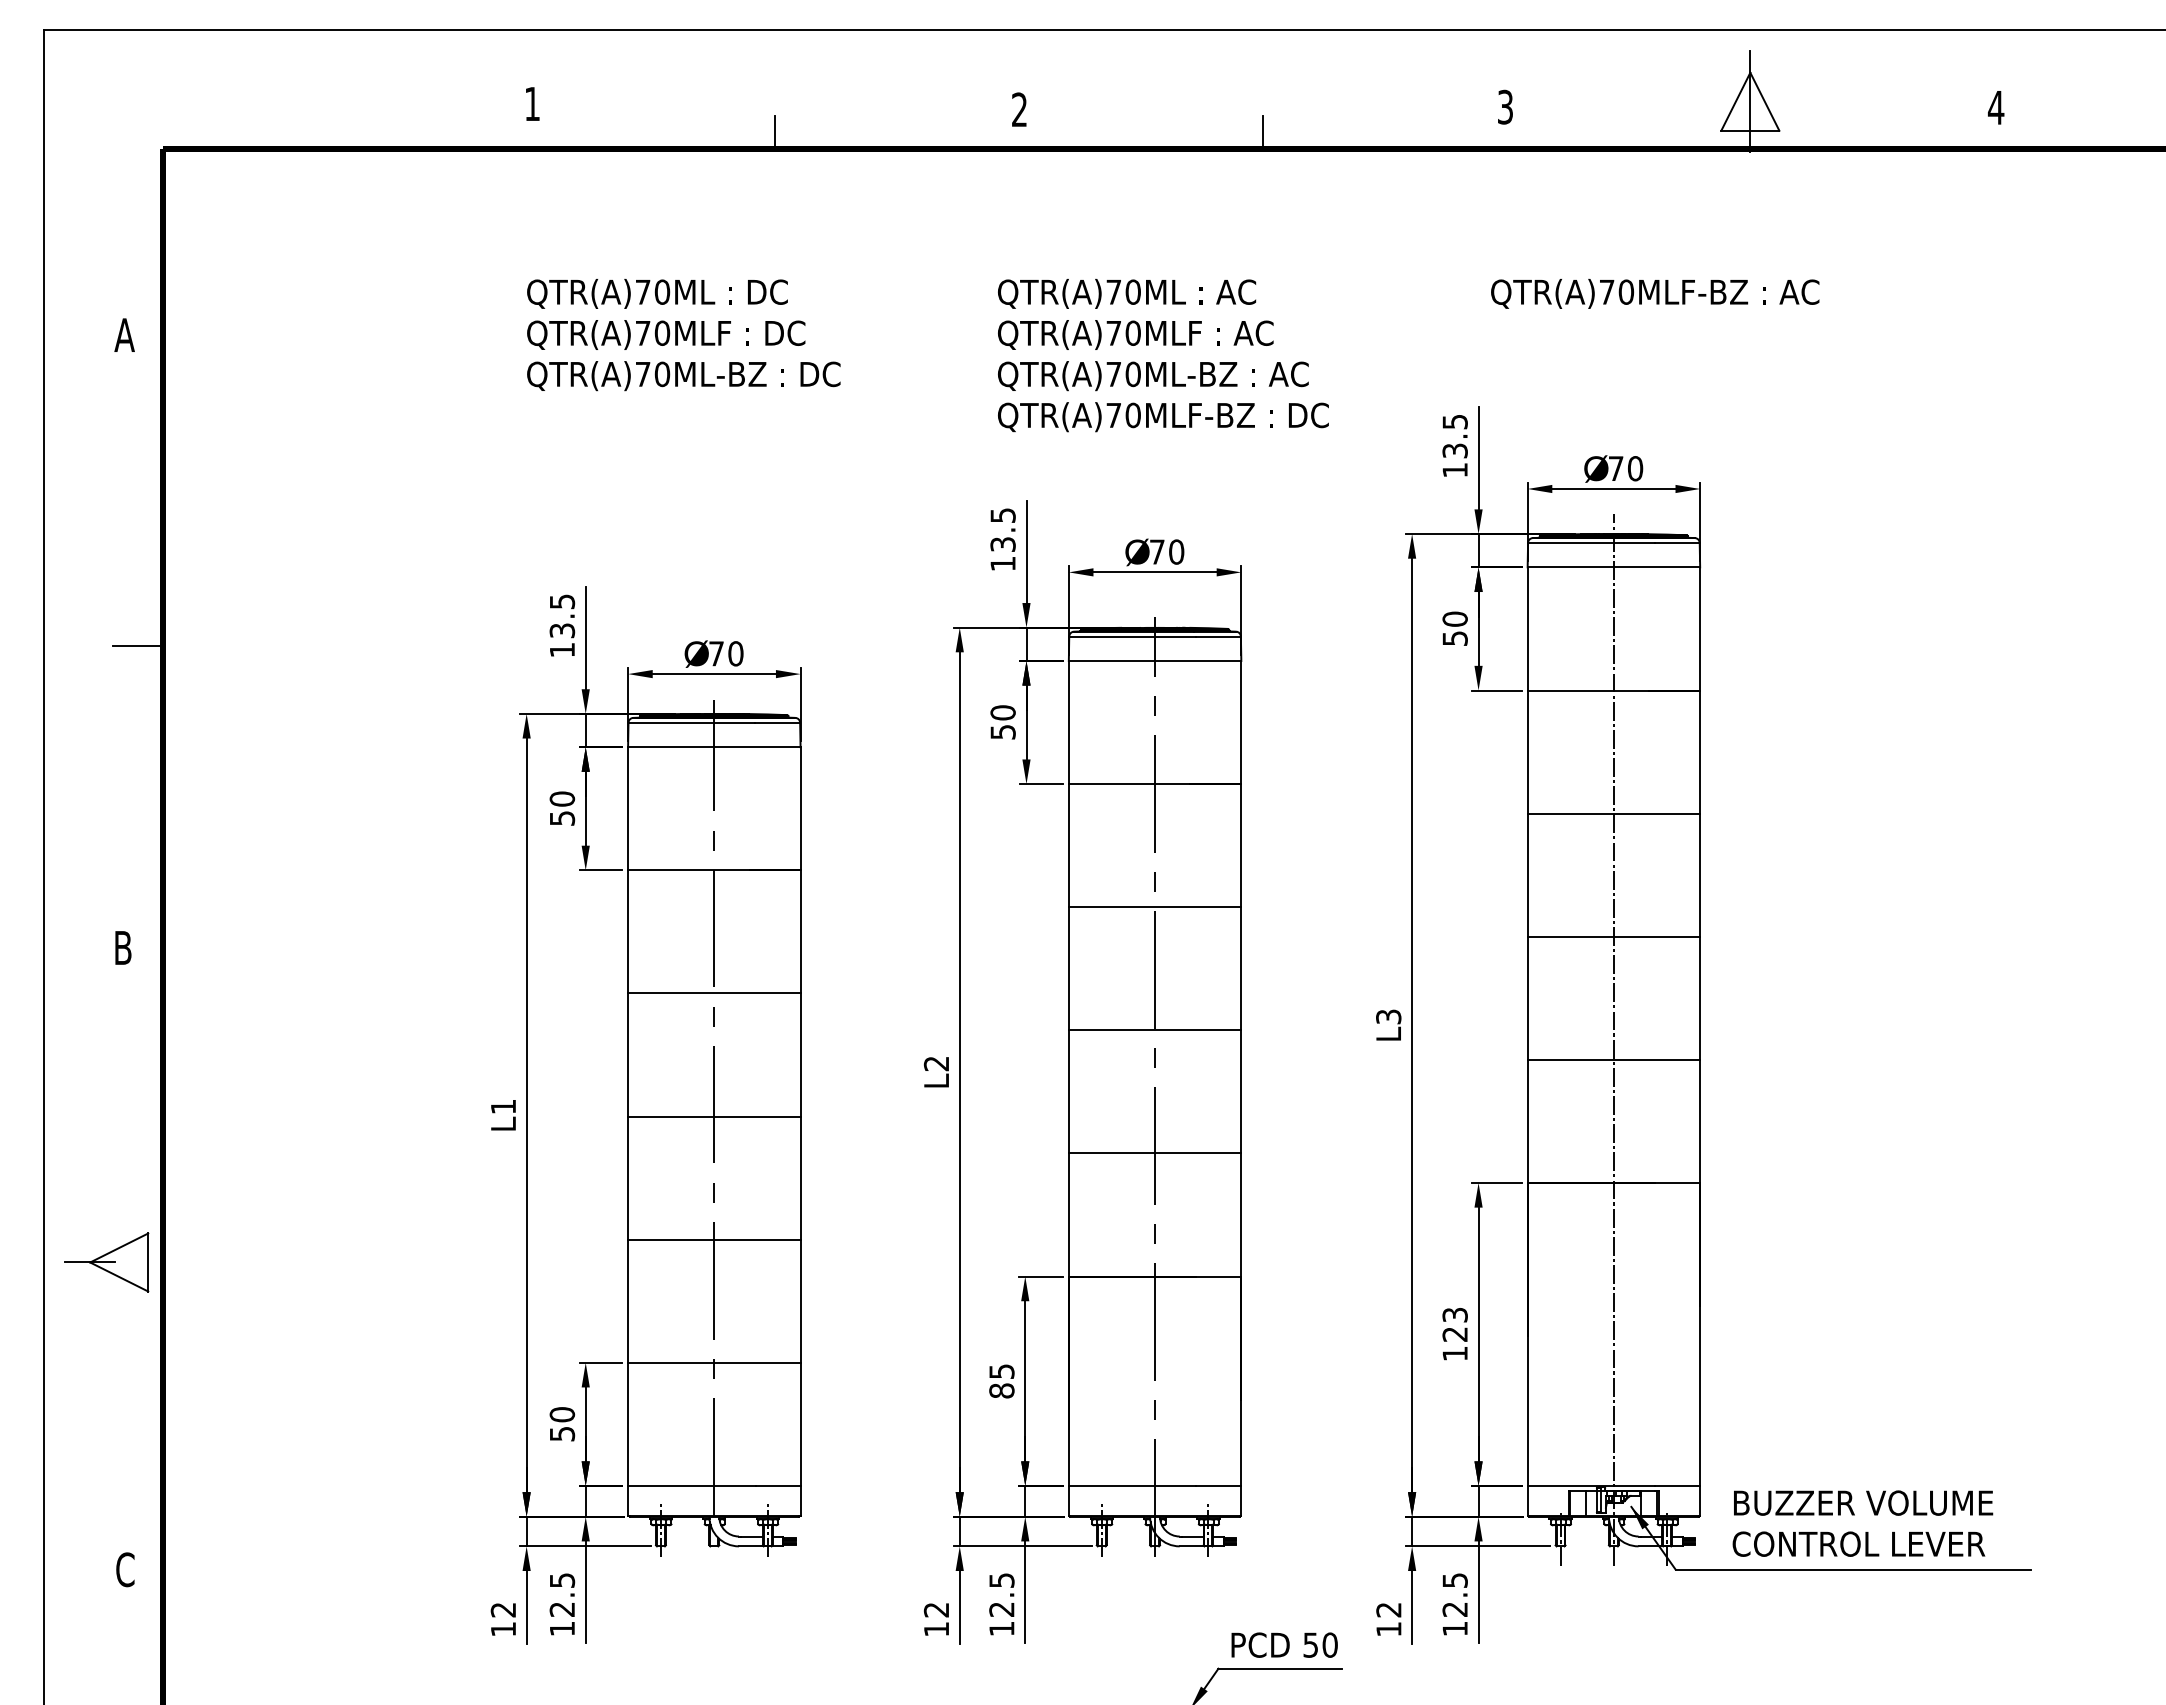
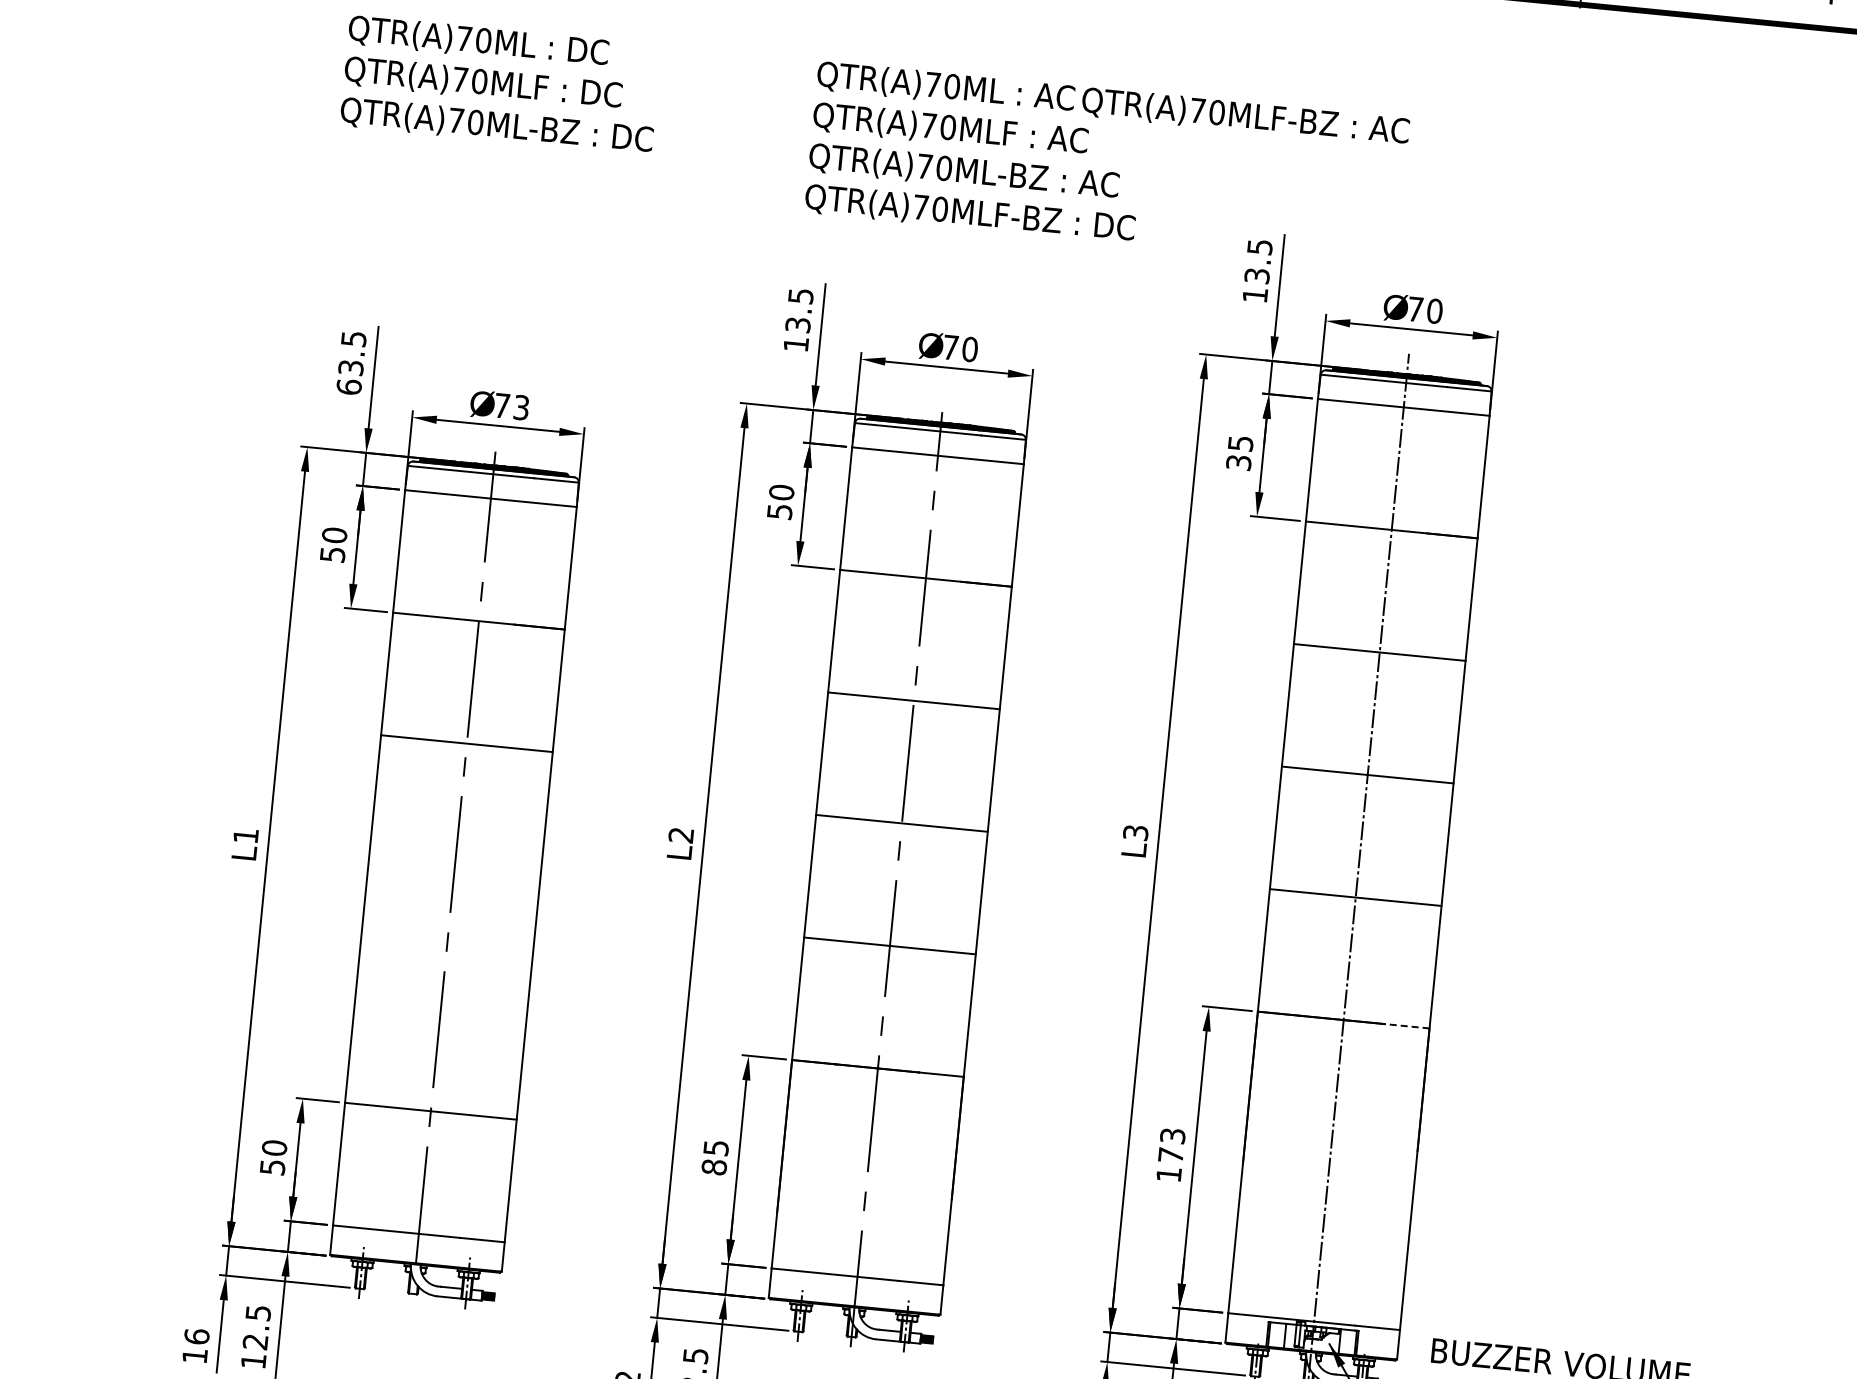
text: (1655, 293) -> (1245, 116), moved
text: (1454, 628) -> (1239, 452), 50 -> 35
text: (562, 649) -> (349, 386), 13.5 -> 63.5
text: (735, 653) -> (521, 407), 70 -> 73
line: (714, 1116) -> (455, 866), removed
line: (1677, 1182) -> (1407, 1025), solid -> dashed
line: (714, 1239) -> (443, 988), removed
text: (1454, 1334) -> (1170, 1155), 123 -> 173
text: (503, 1609) -> (196, 1336), 12 -> 16

